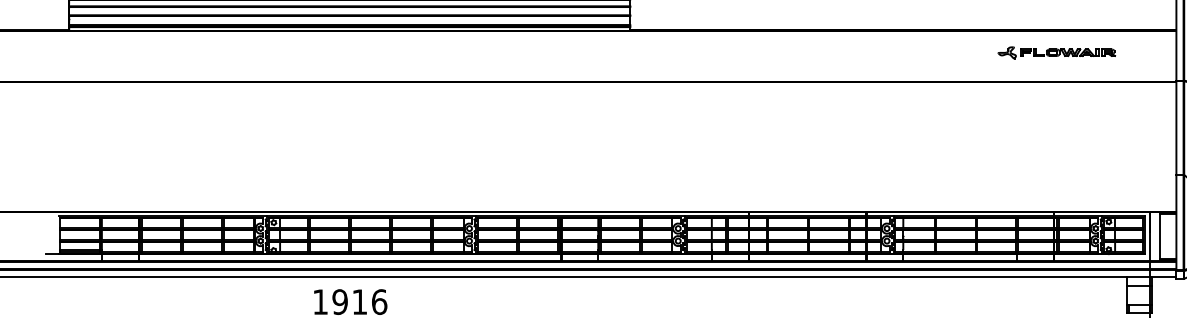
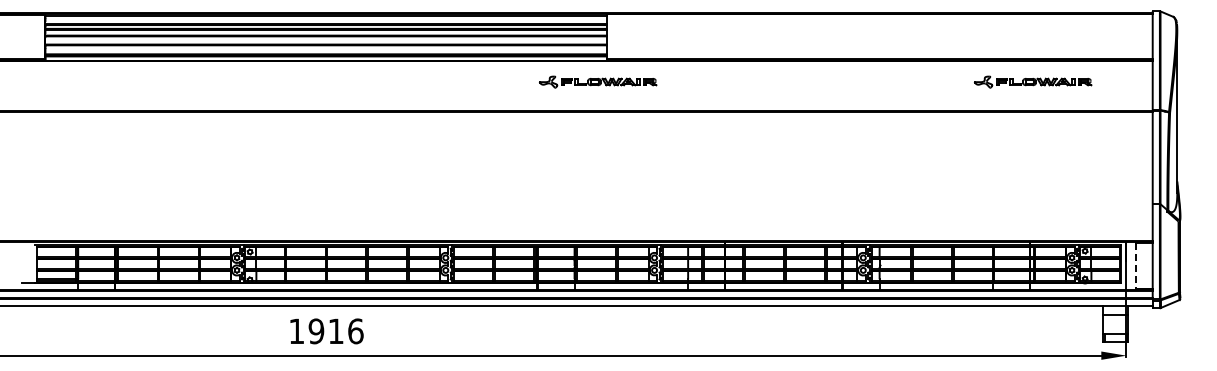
part: (622, 52) -> (598, 81), added
line: (1160, 236) -> (1136, 265), solid -> dashed

